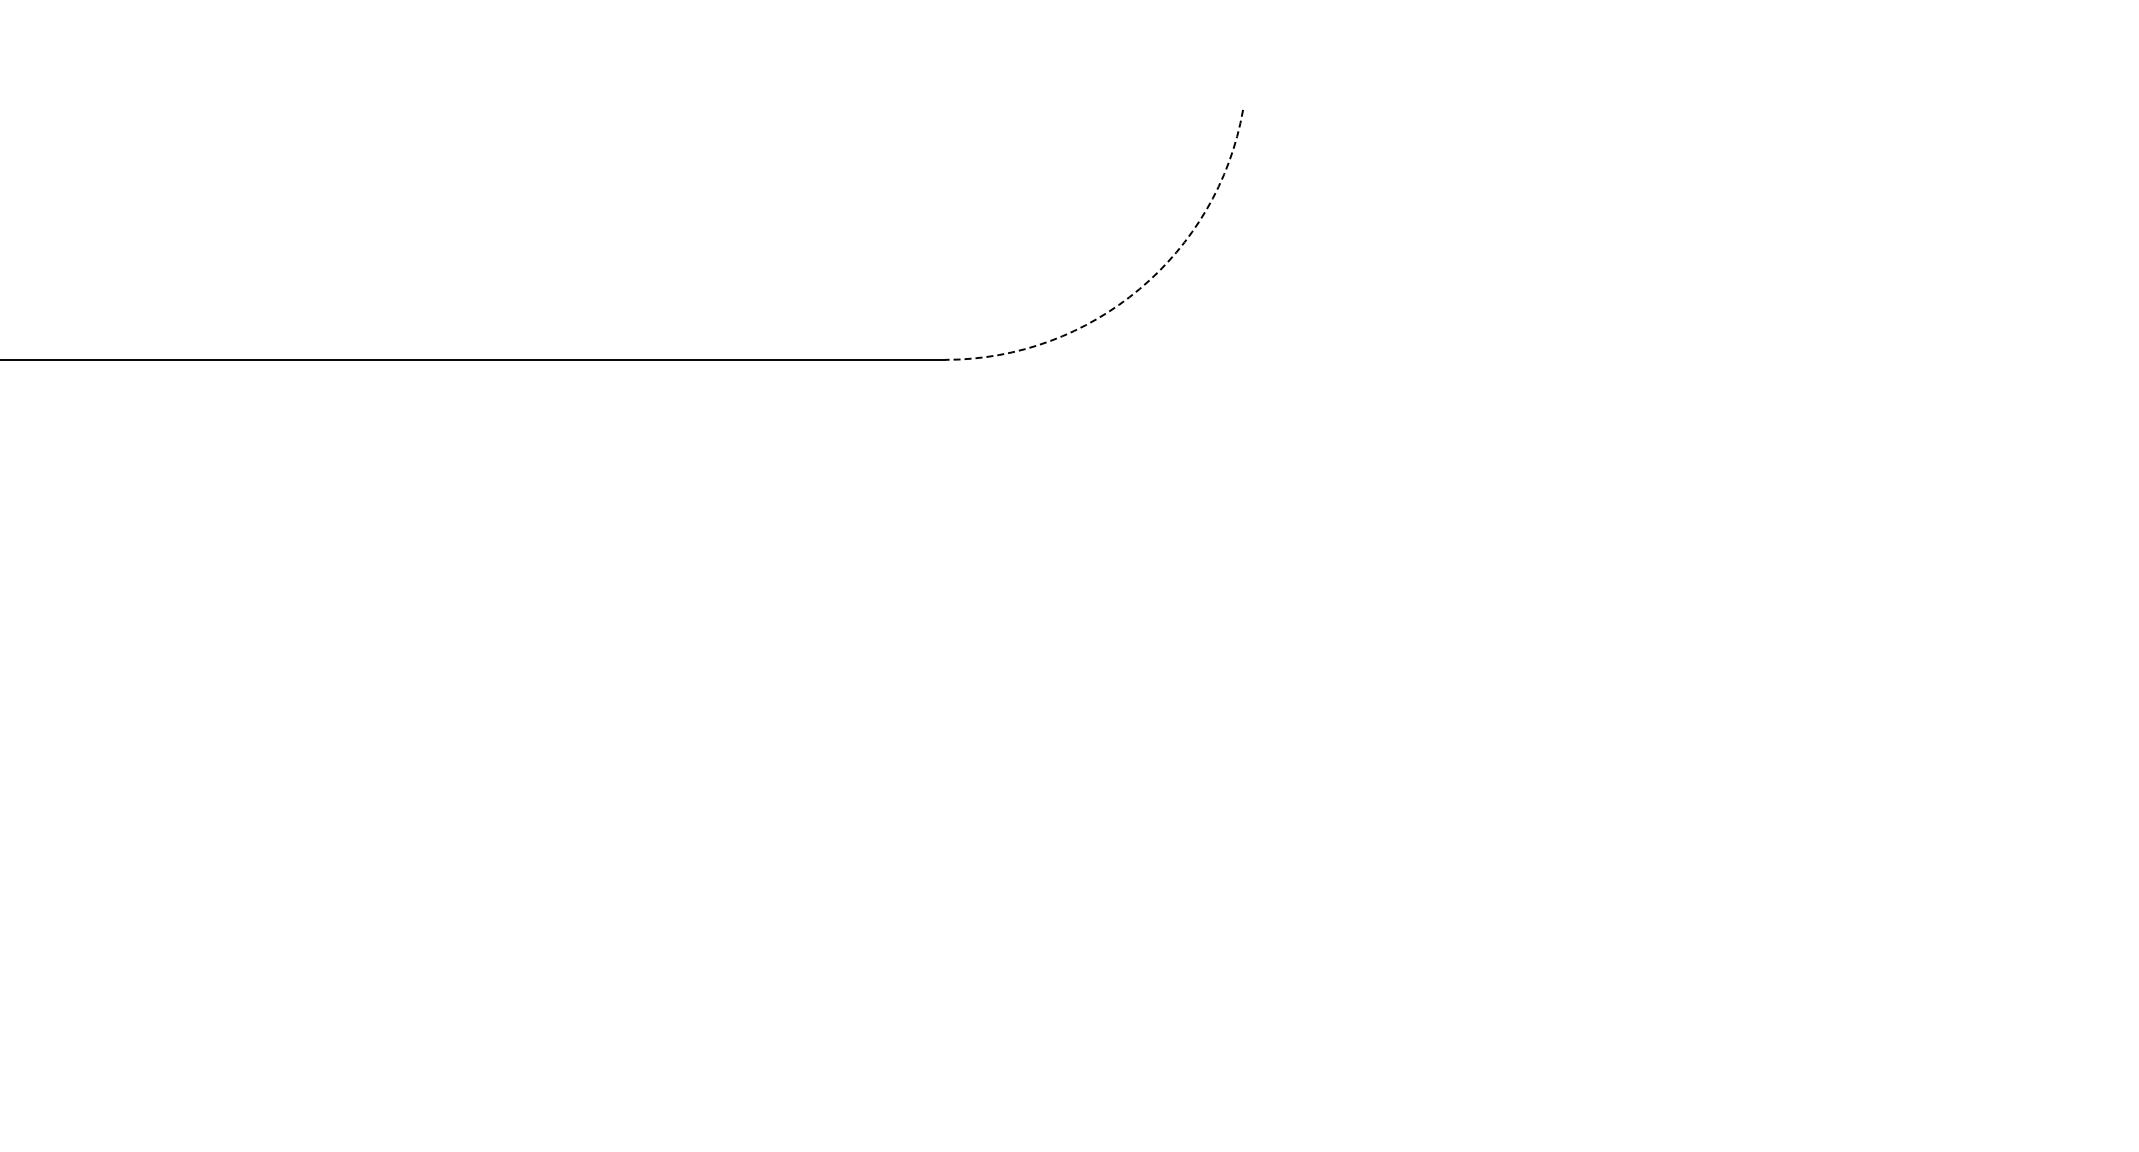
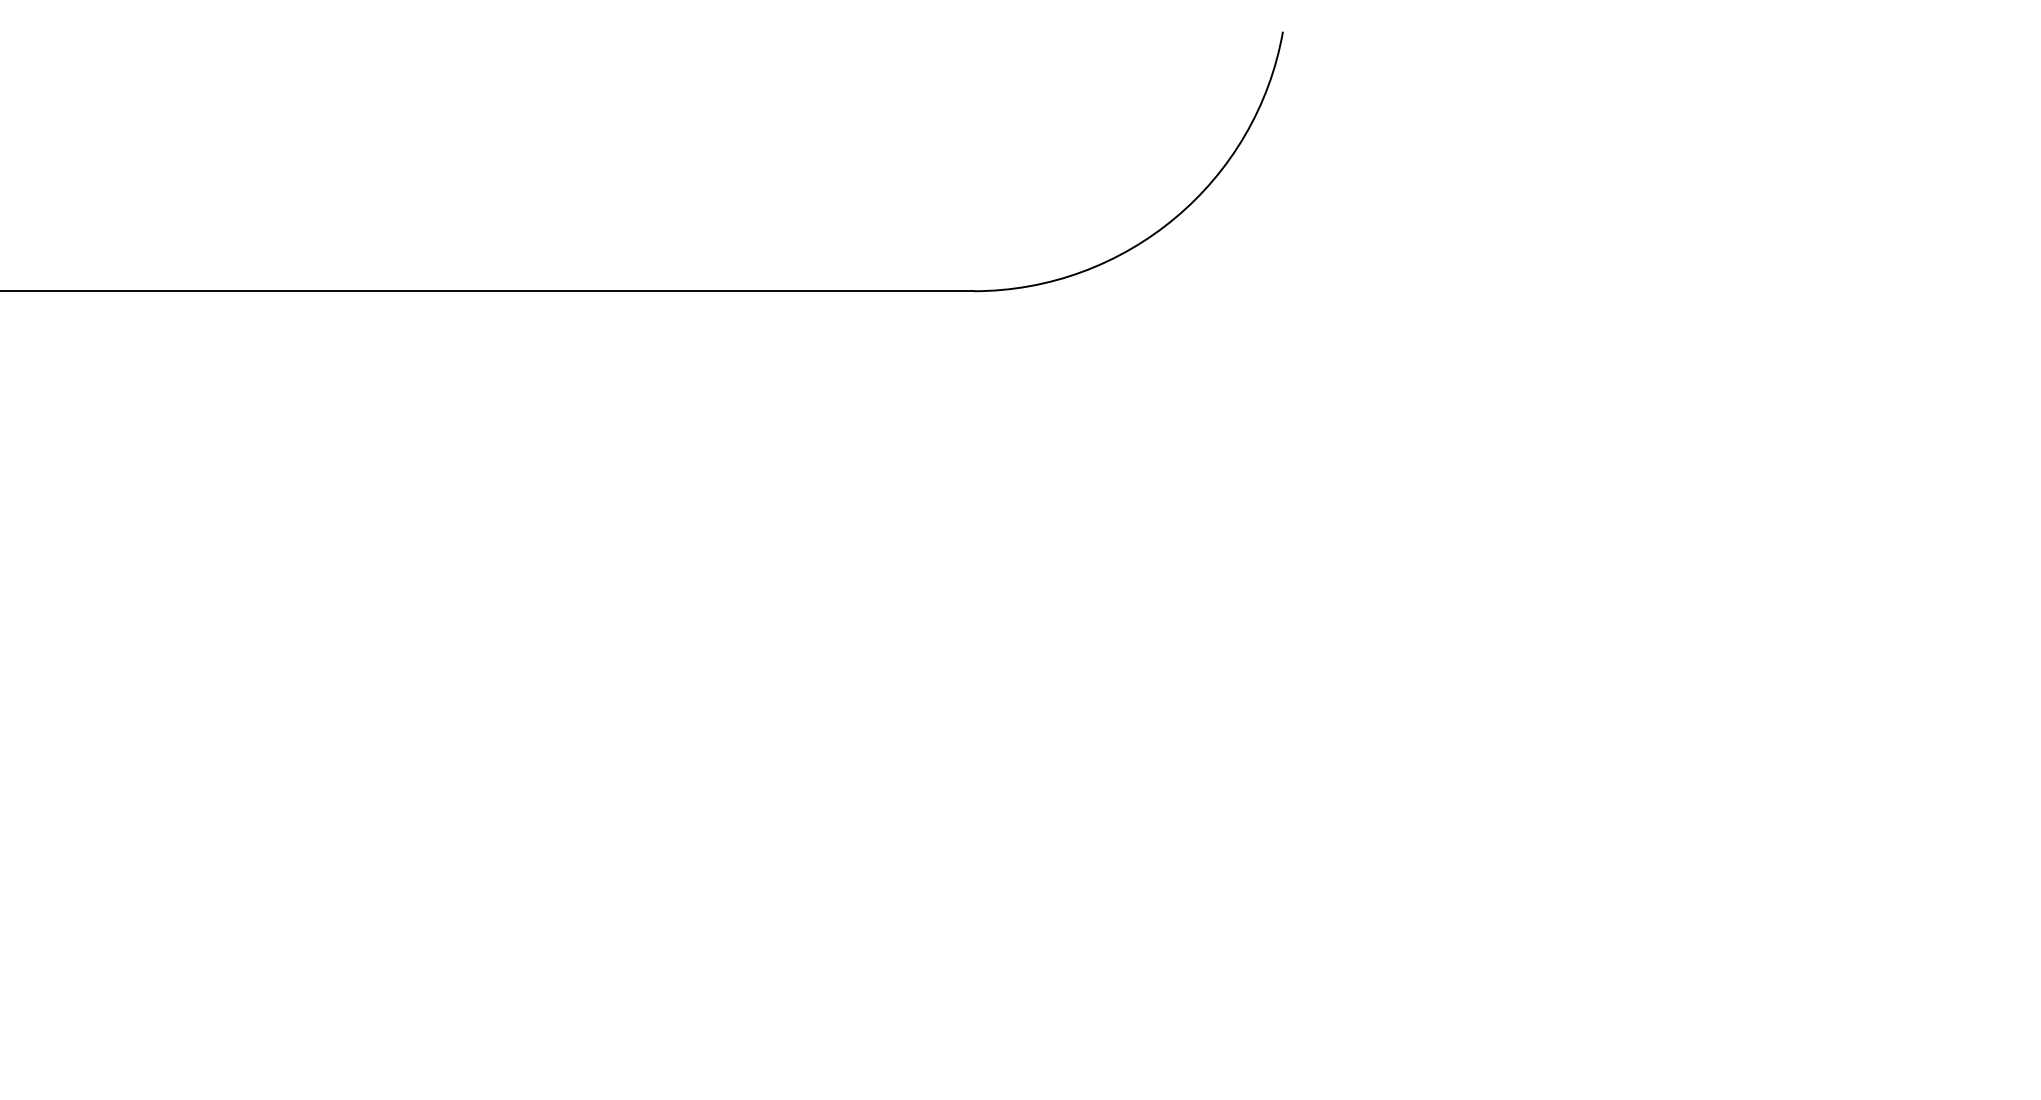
arc: (1139, 289) -> (1175, 218), dashed -> solid

